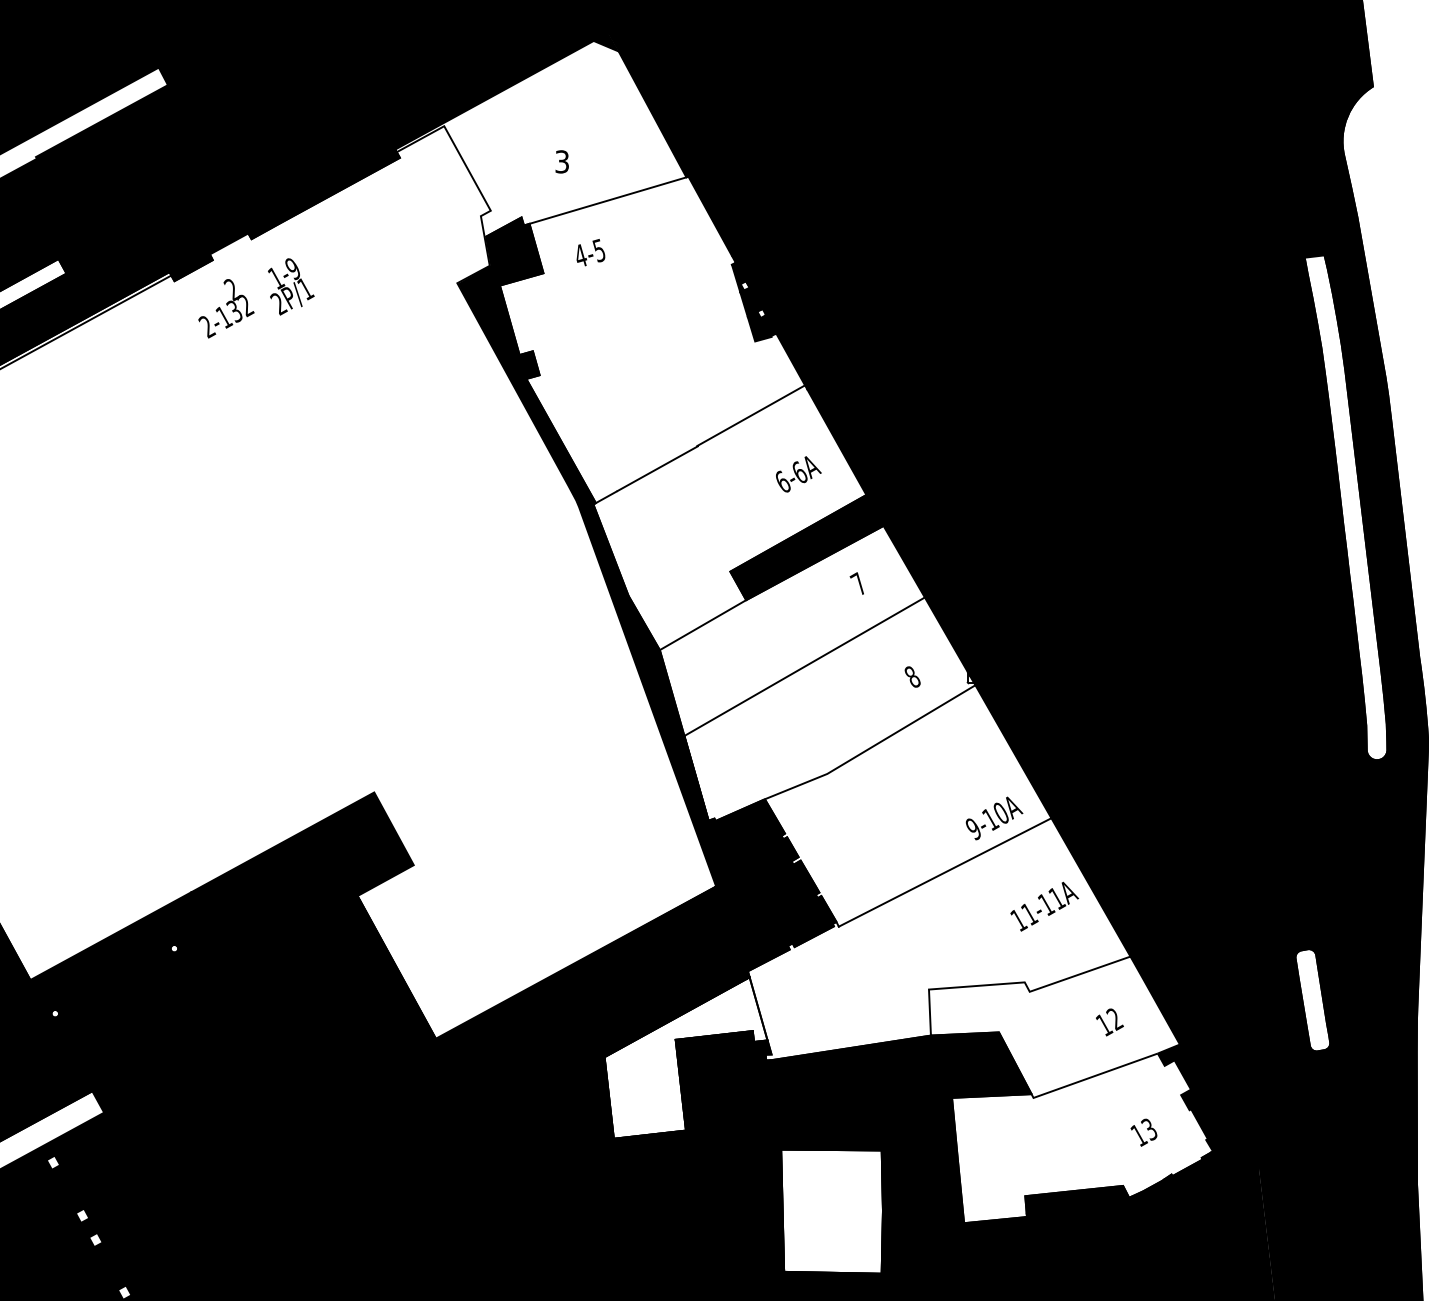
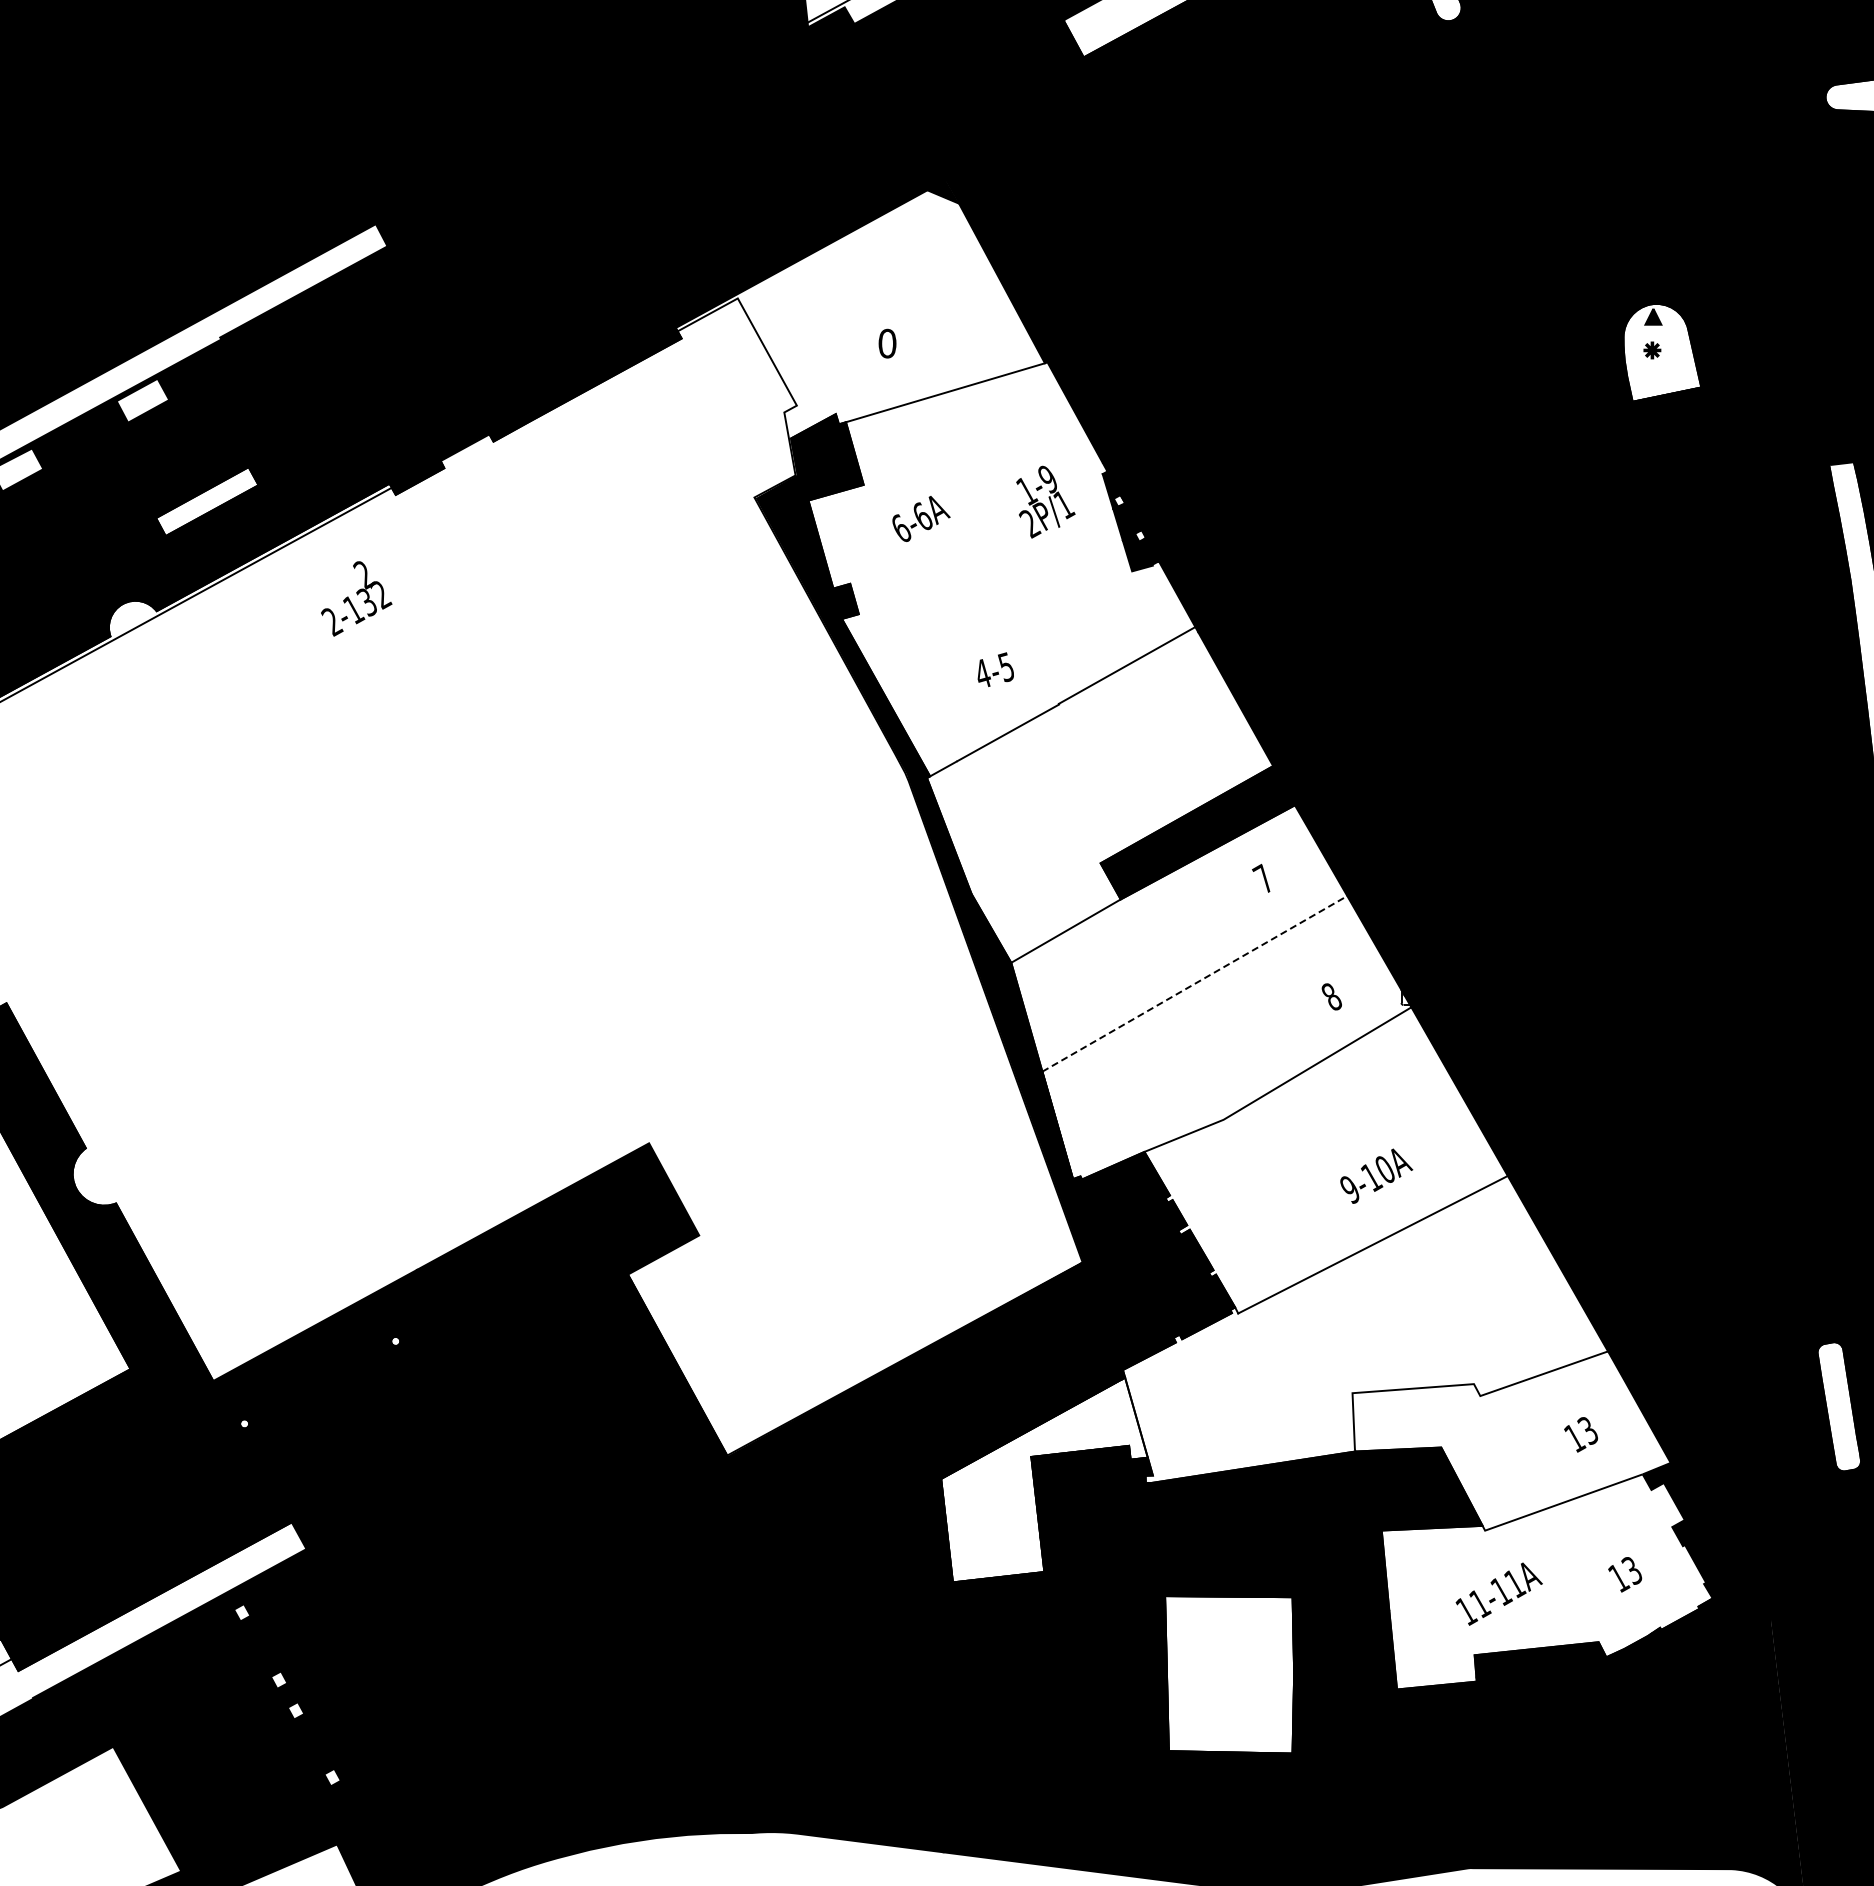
text: (562, 161) -> (887, 343), 3 -> 0
fill: (1173, 168) -> (1662, 352), removed
text: (590, 252) -> (995, 669), moved
text: (290, 286) -> (1045, 501), moved
text: (226, 308) -> (356, 598), moved
text: (798, 474) -> (921, 518), moved
line: (804, 666) -> (1194, 983), solid -> dashed
text: (994, 817) -> (1376, 1175), moved
text: (1044, 906) -> (1498, 1593), moved
text: (1115, 1019) -> (1588, 1431), 12 -> 13

